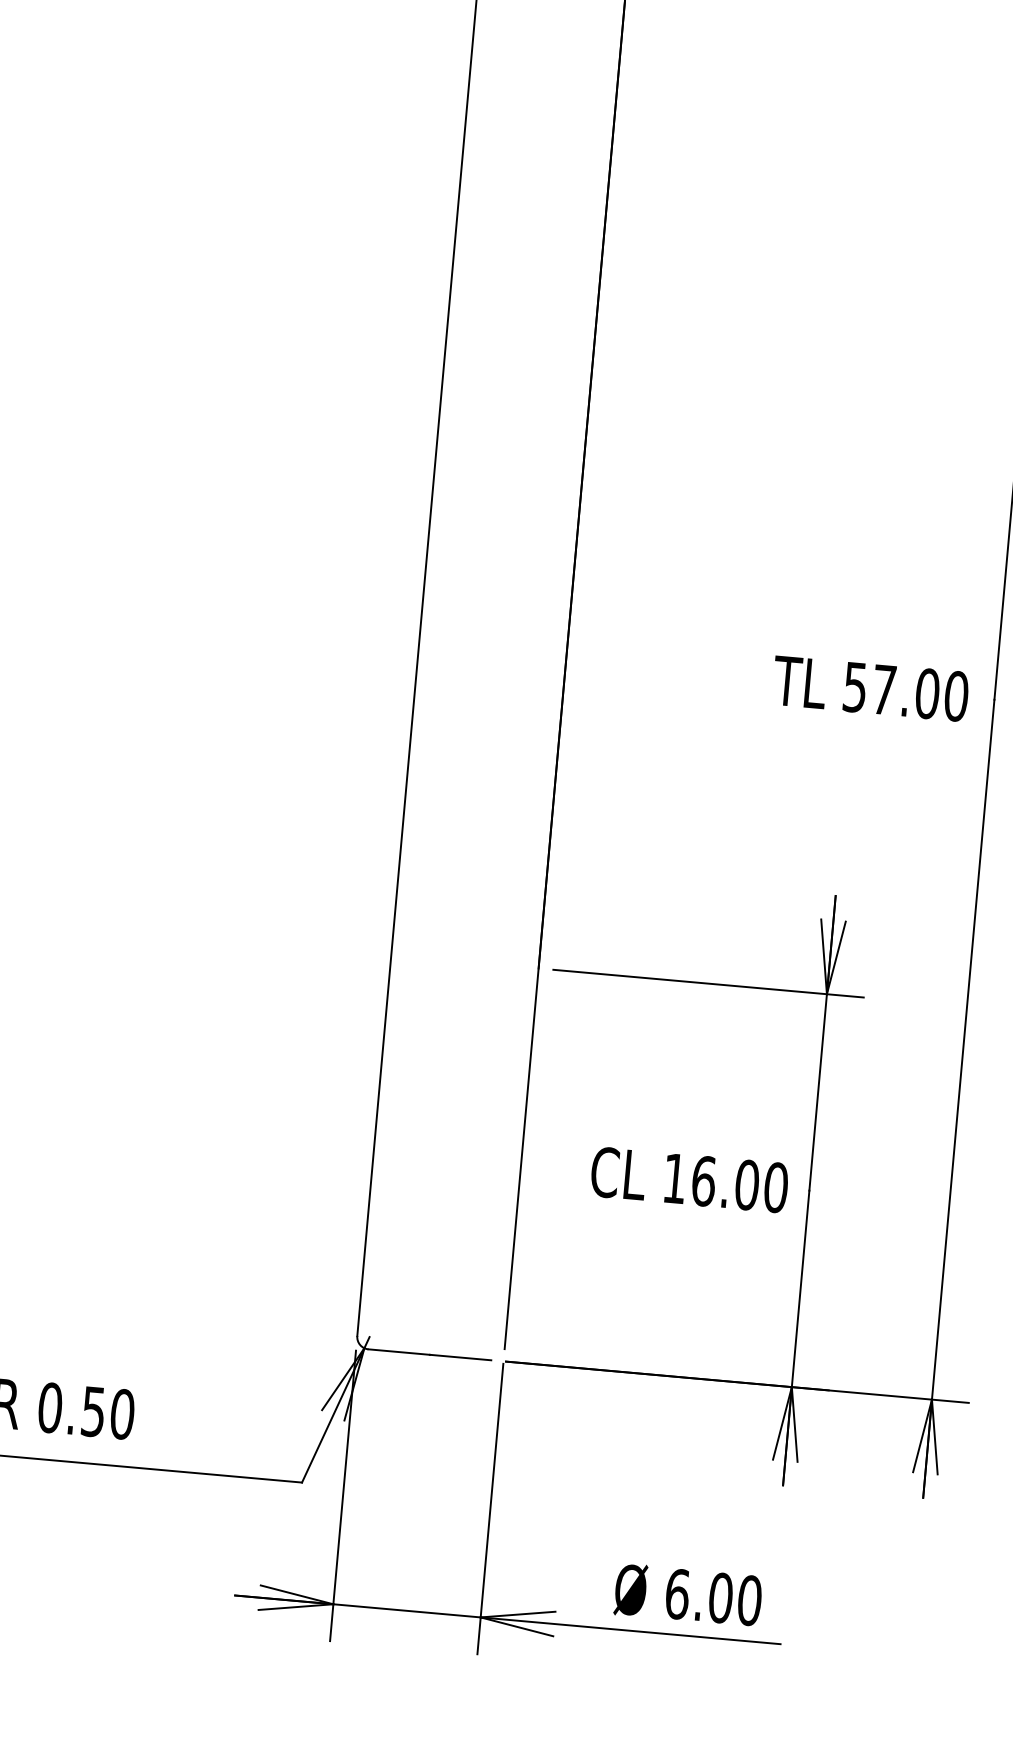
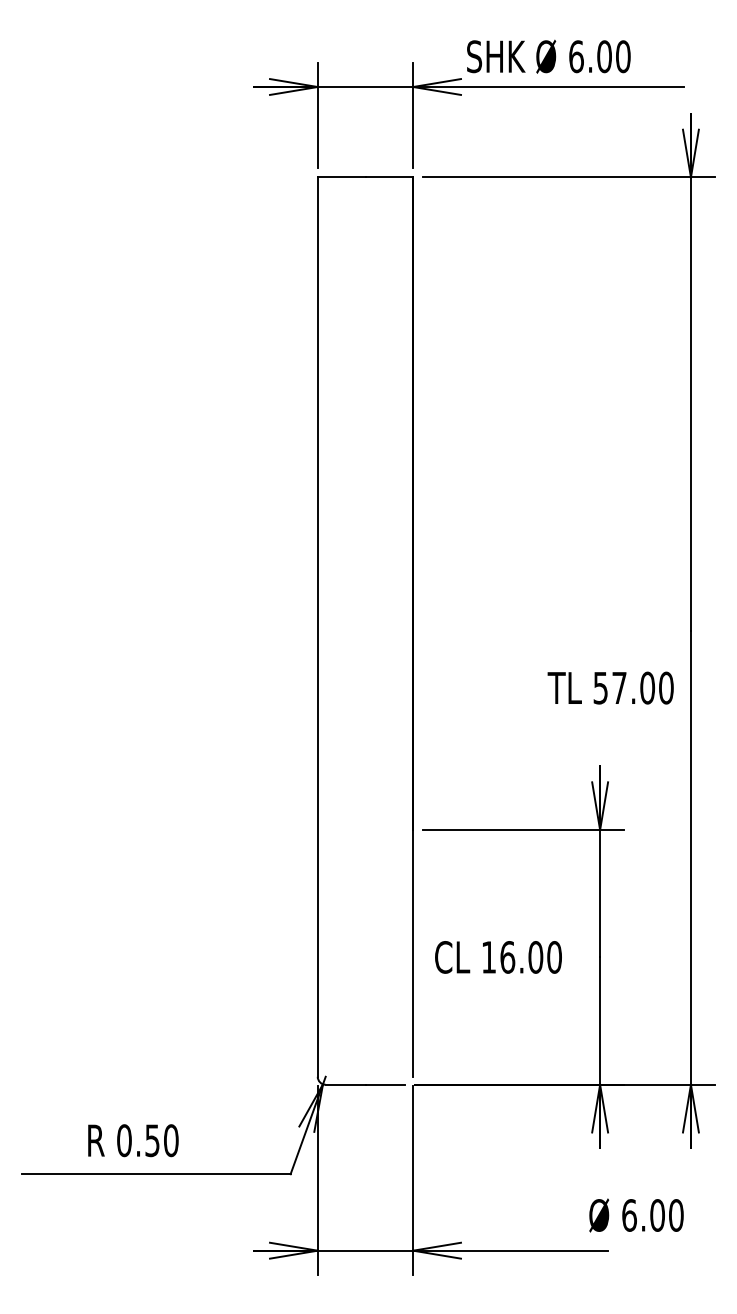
text: (870, 687) -> (610, 687), moved
text: (689, 1180) -> (498, 957), moved
text: (688, 1595) -> (636, 1215), moved

